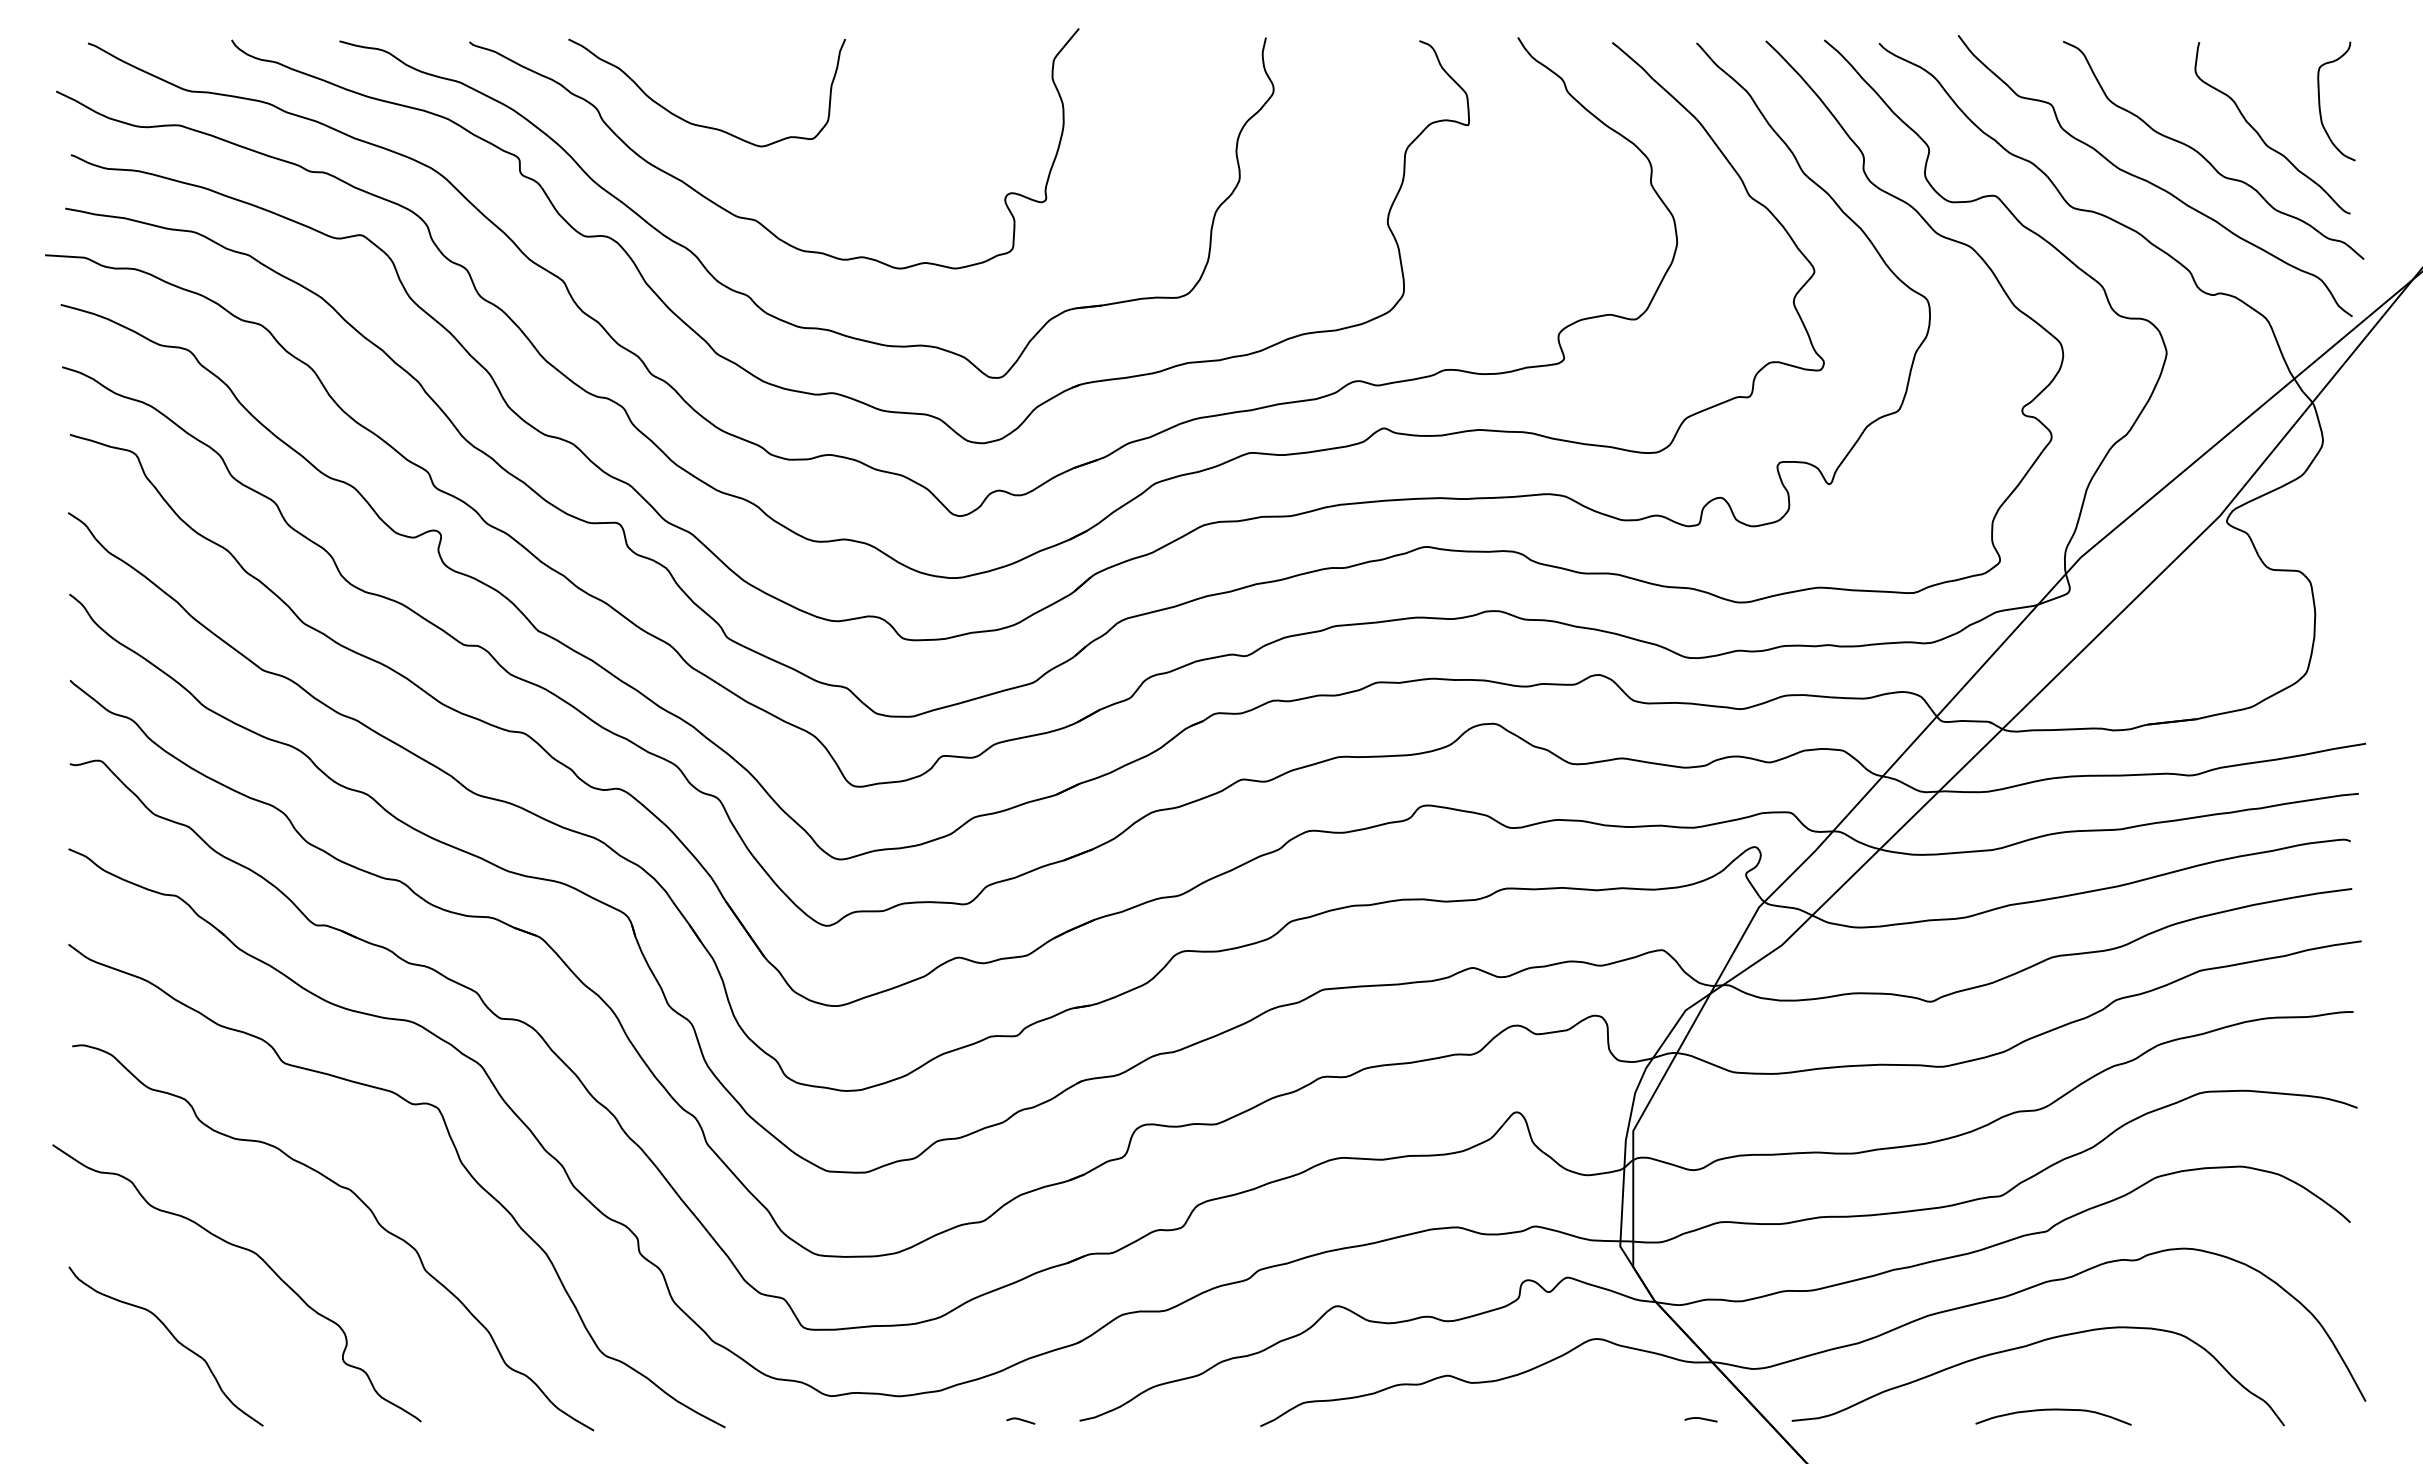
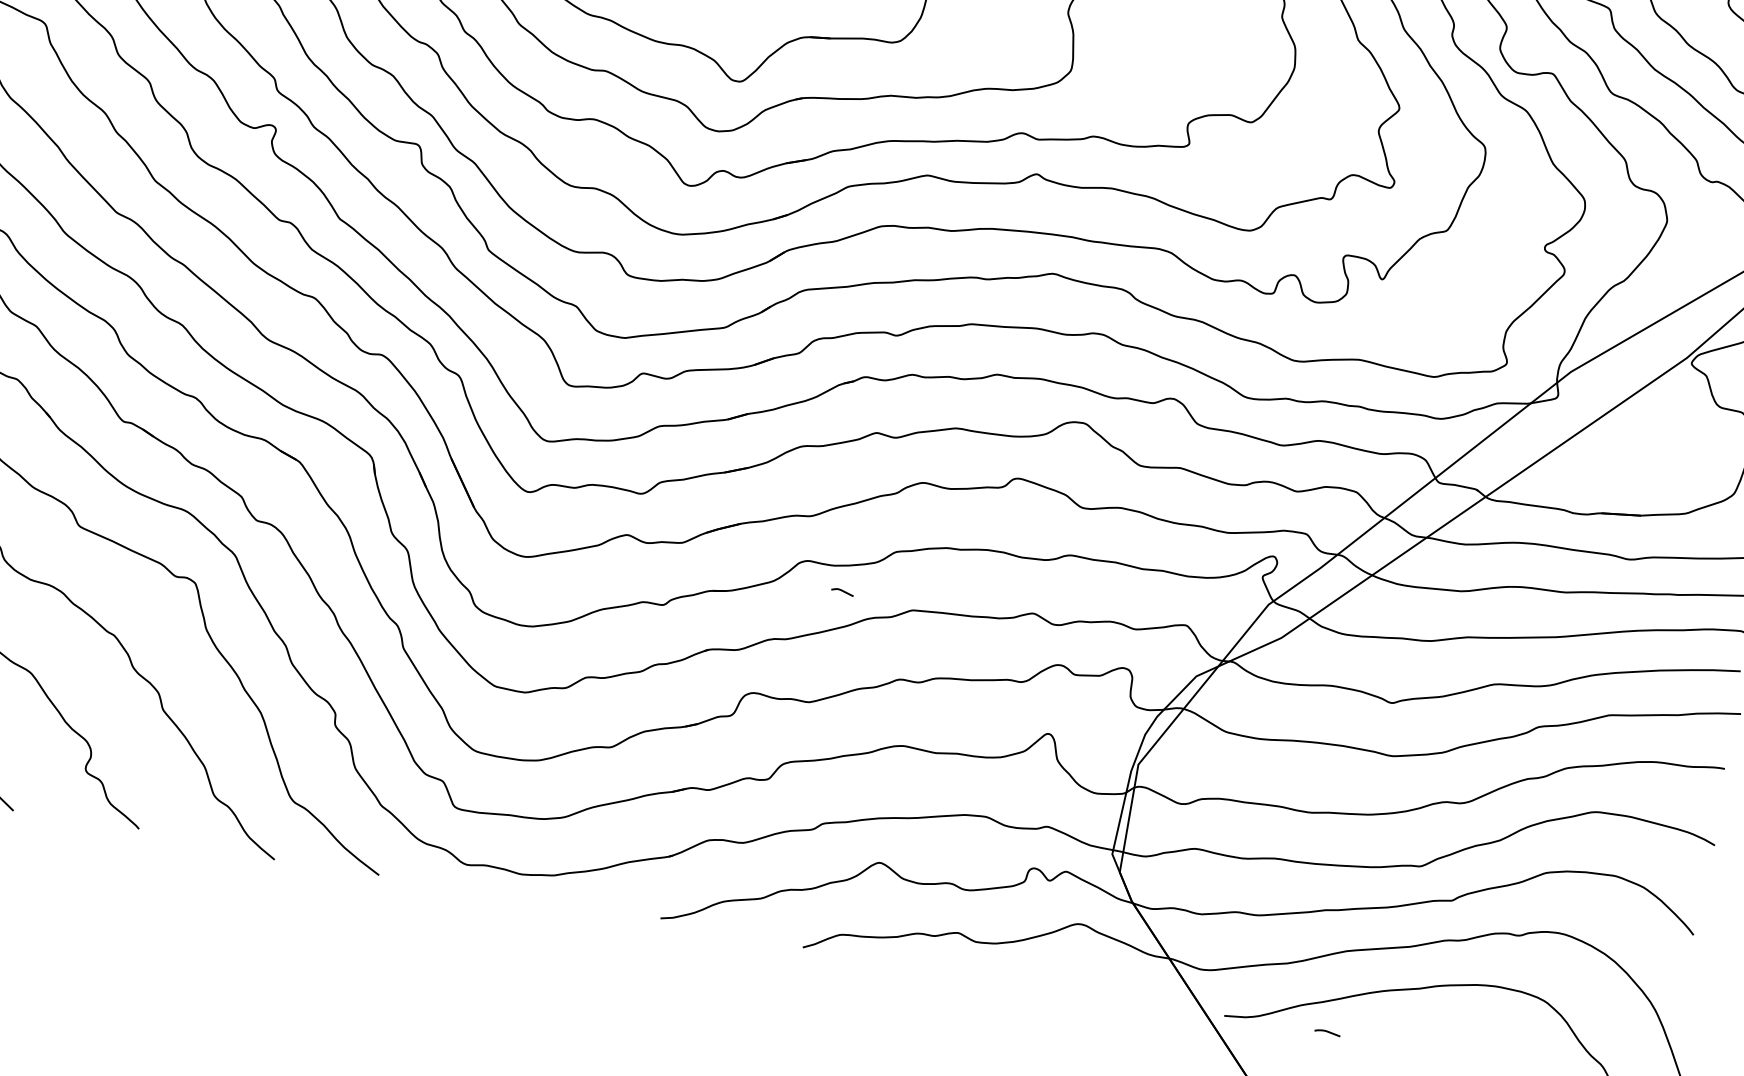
curve: (2053, 1410) -> (1432, 1043), removed
curve: (1700, 1419) -> (1327, 1032), moved
line: (1020, 1420) -> (842, 591), moved

